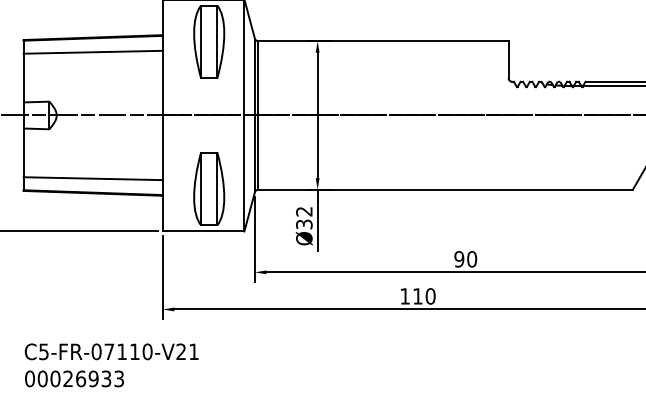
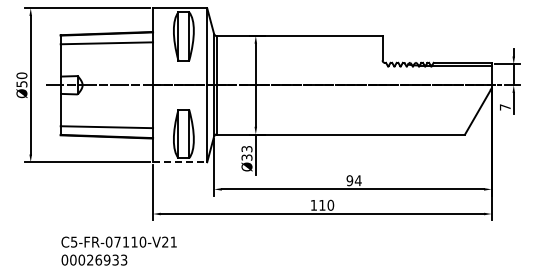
text: (305, 212) -> (247, 149), Ø32 -> Ø33
line: (204, 231) -> (180, 162), solid -> dashed
text: (470, 258) -> (357, 180), 90 -> 94

